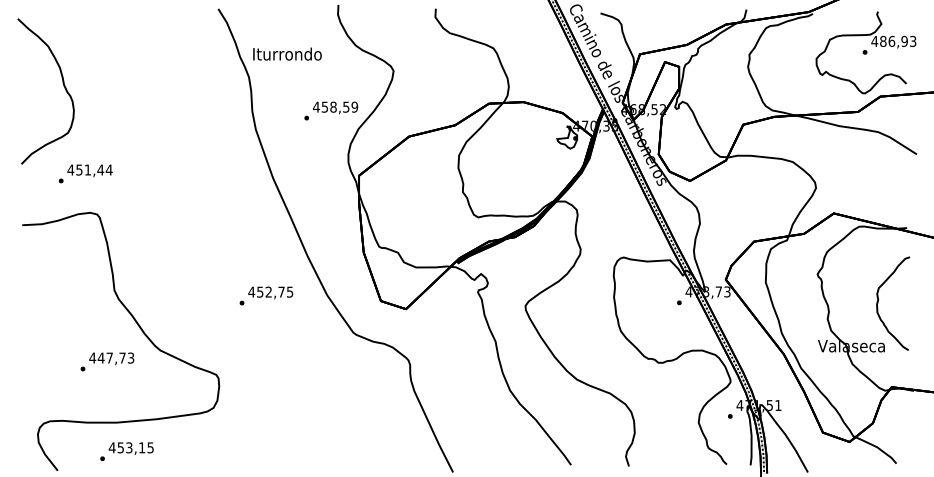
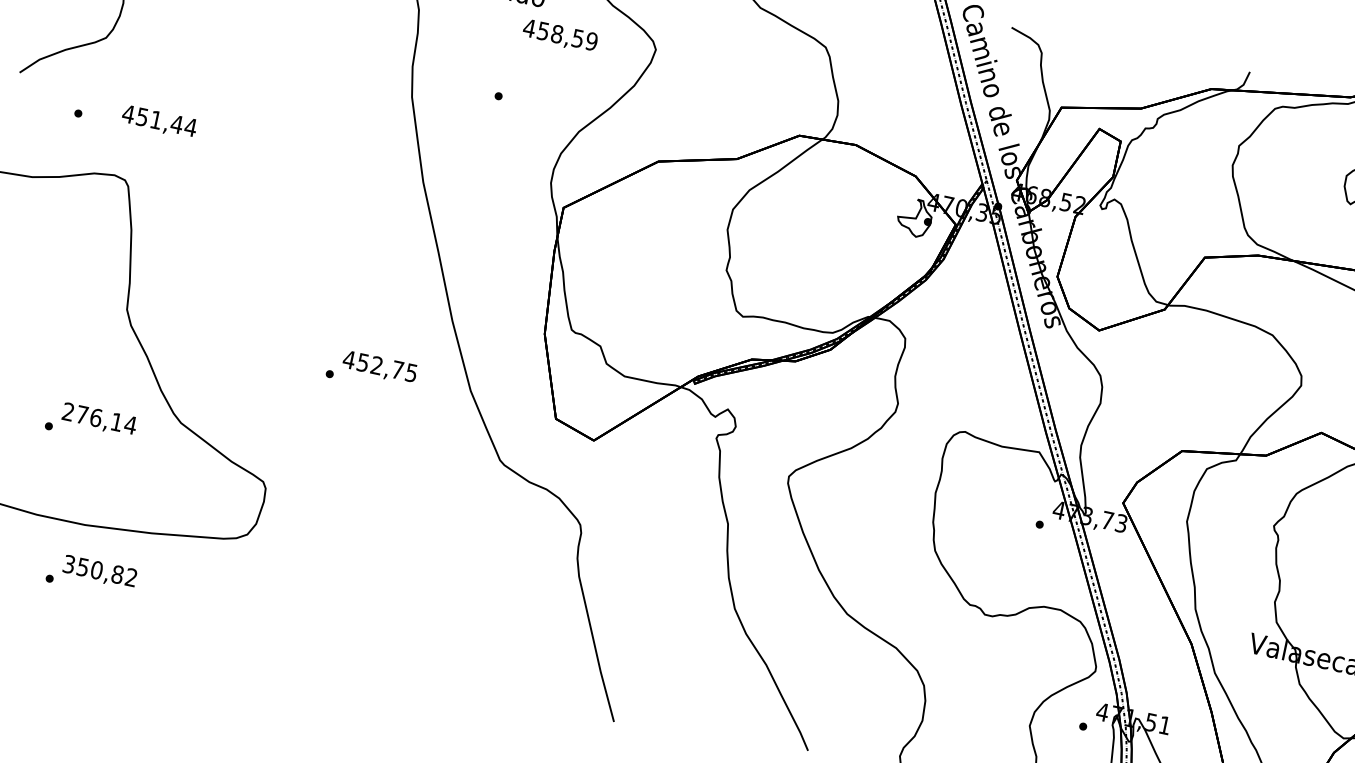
text: (335, 107) -> (560, 35), moved
text: (89, 170) -> (158, 121), moved
text: (111, 357) -> (99, 417), 447,73 -> 276,14
text: (130, 447) -> (98, 570), 453,15 -> 350,82

